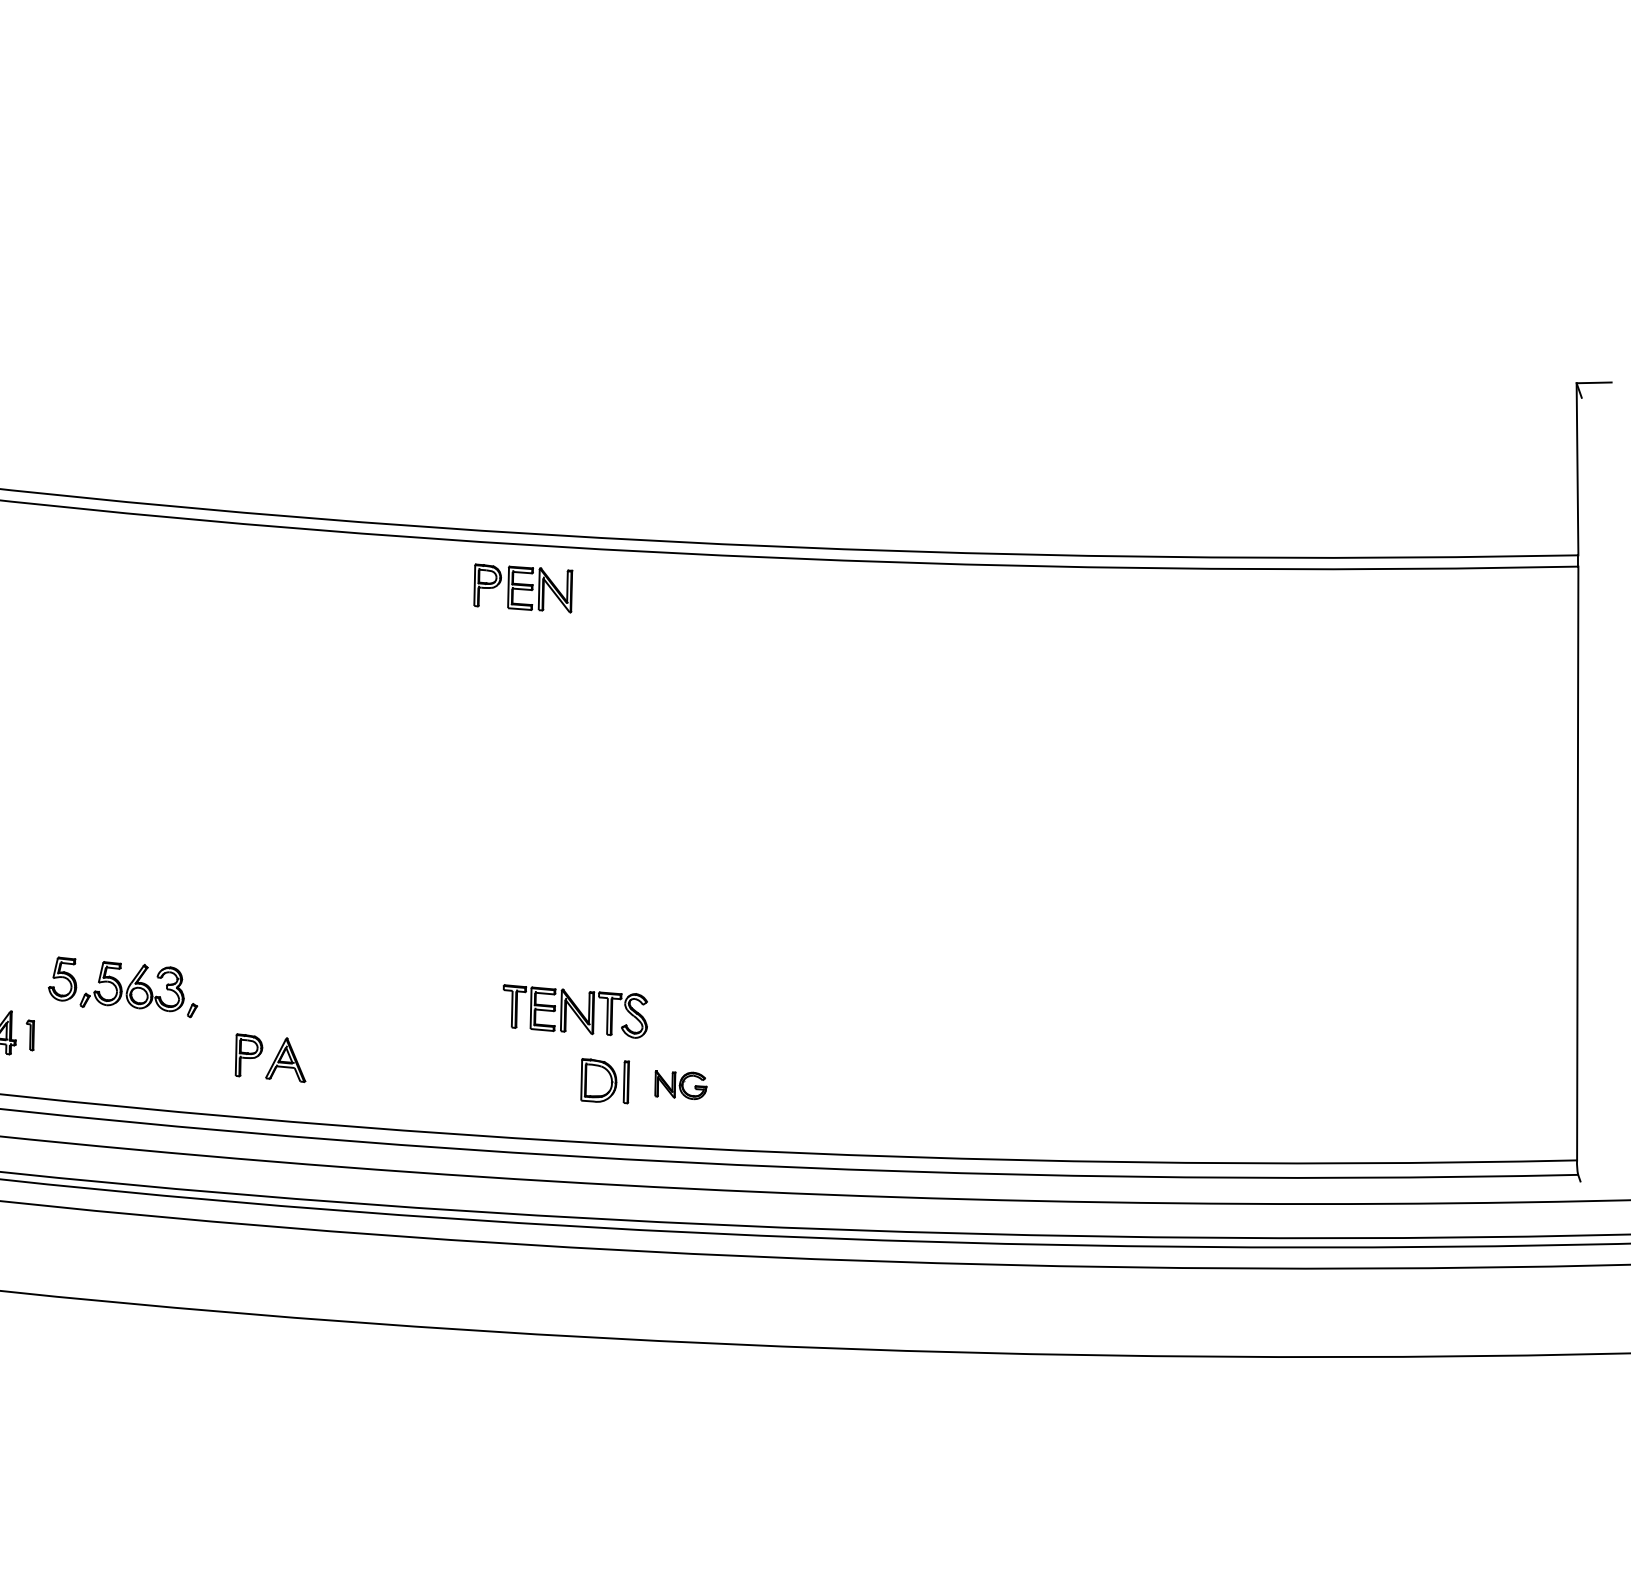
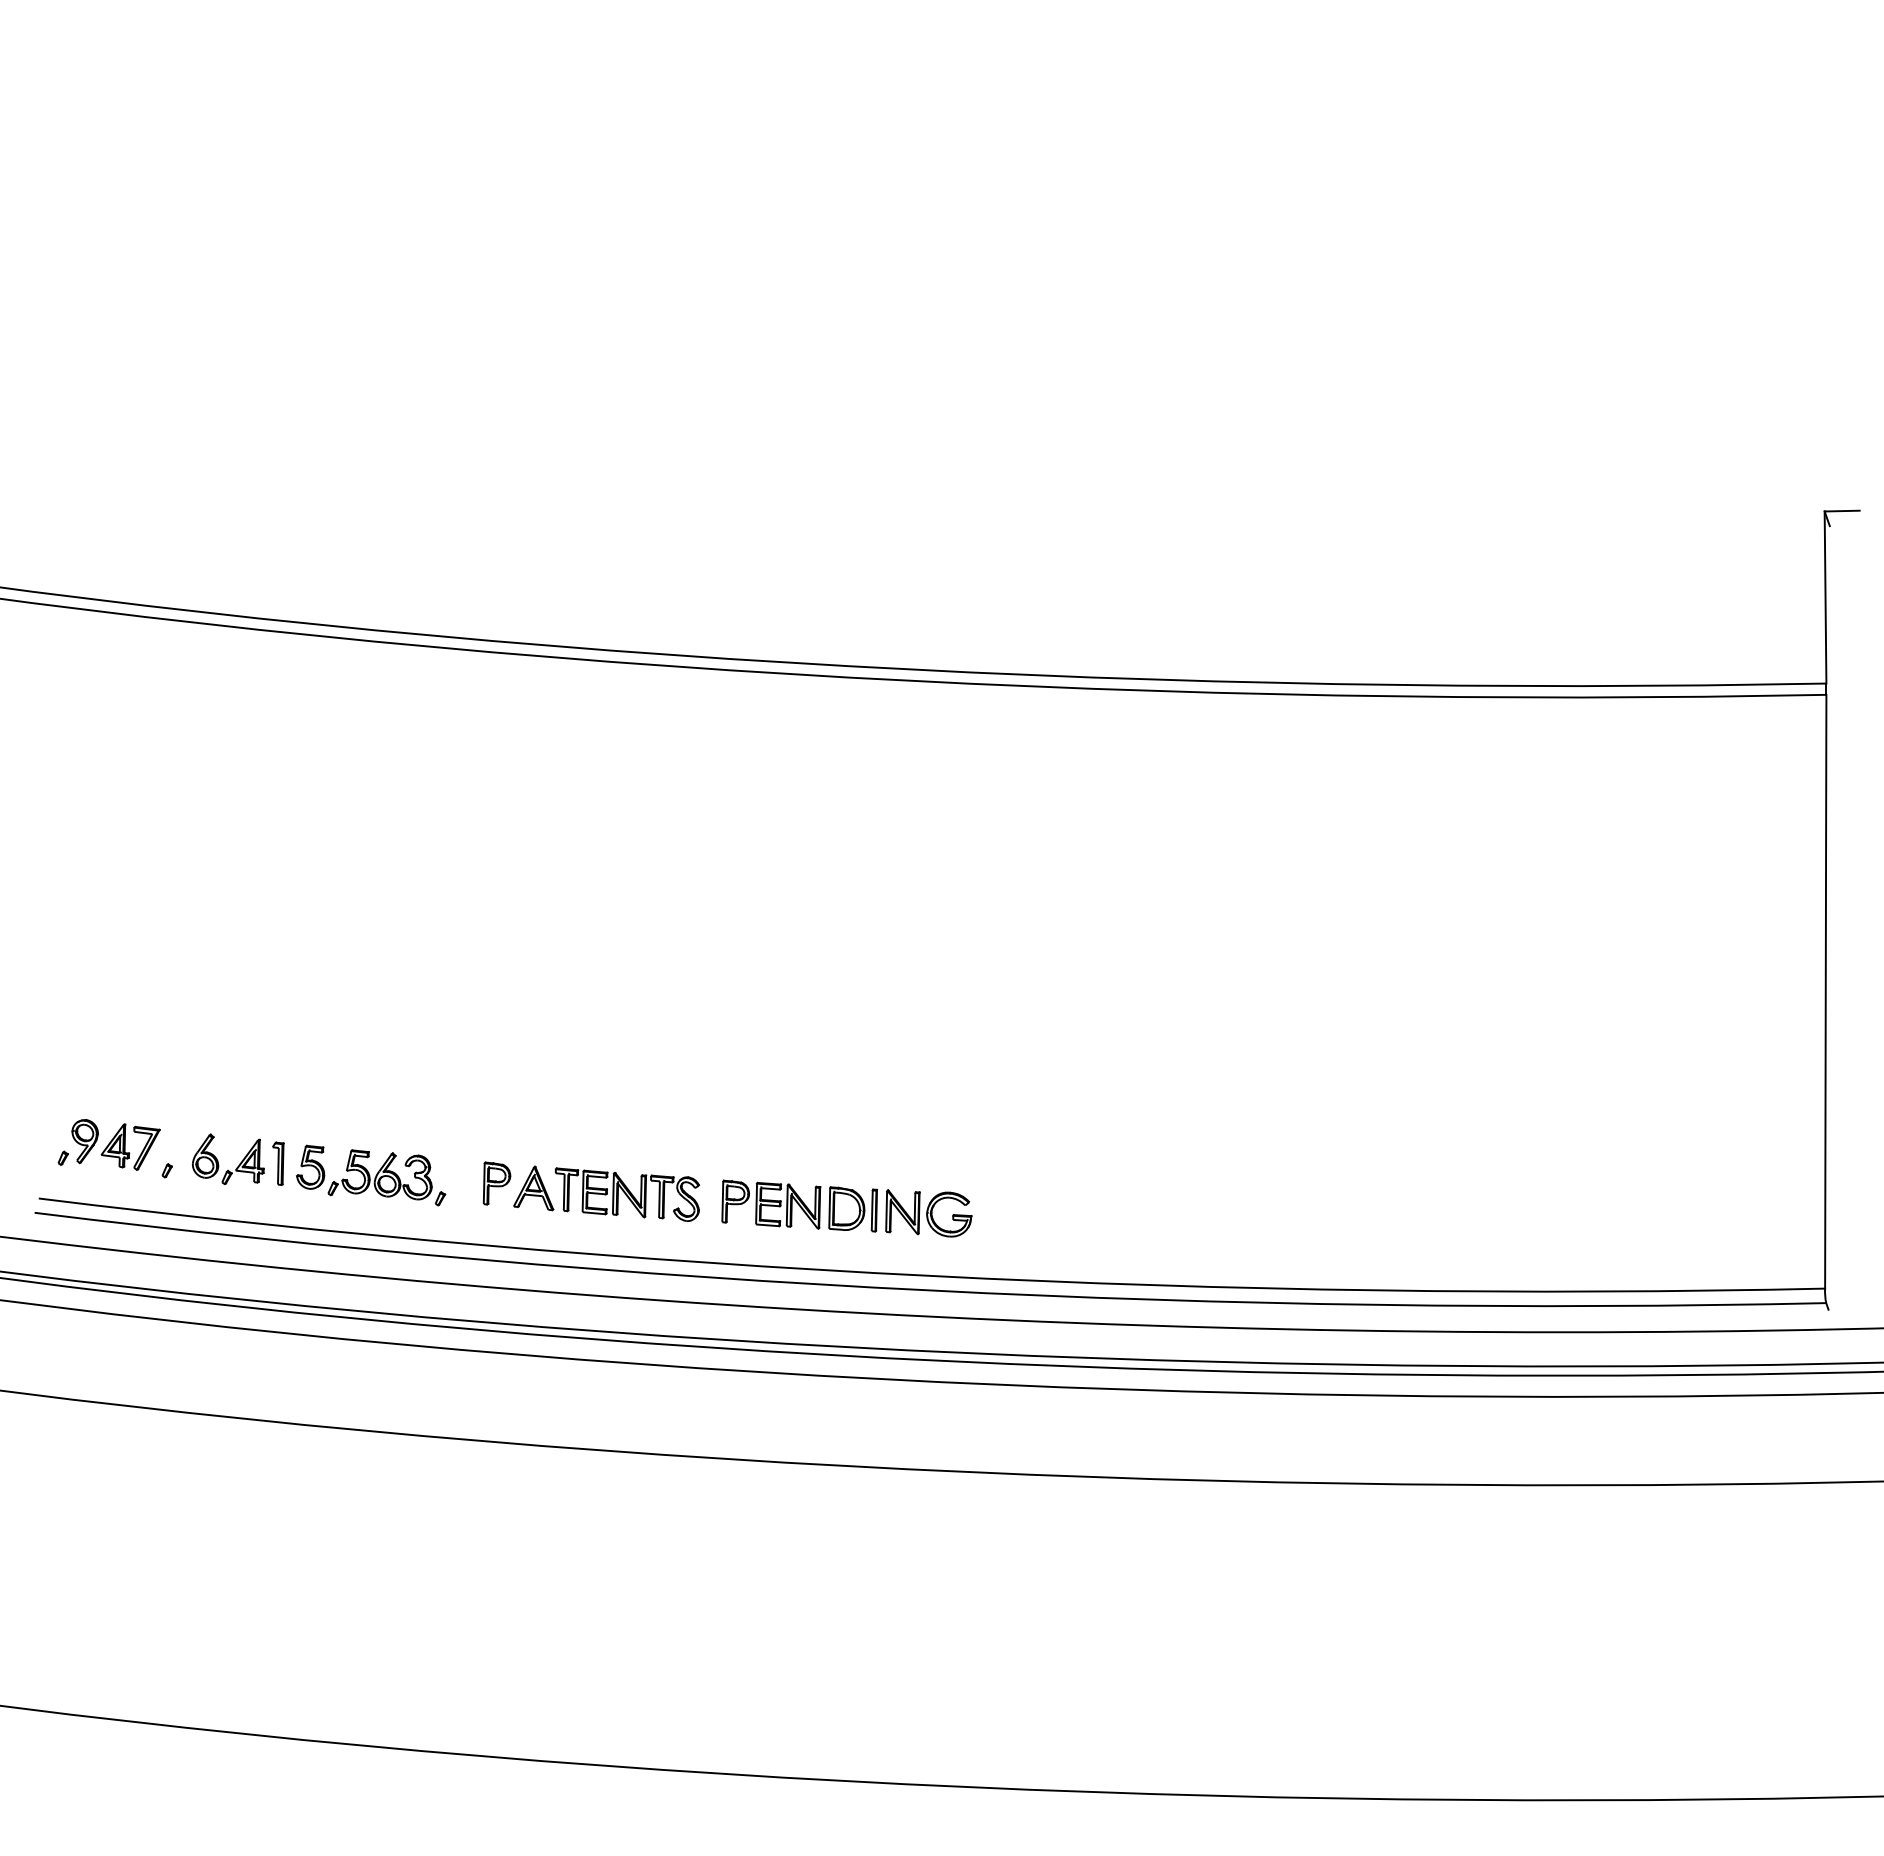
part: (523, 588) -> (771, 1204), moved
part: (123, 987) -> (371, 1175), moved
part: (575, 1011) -> (627, 1194), moved
part: (30, 1035) -> (278, 1163), size x1.43
part: (680, 1085) -> (928, 1213), size x1.67

